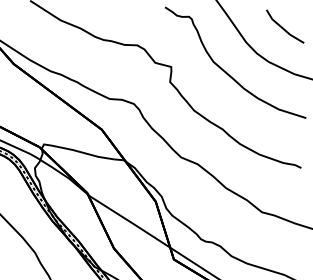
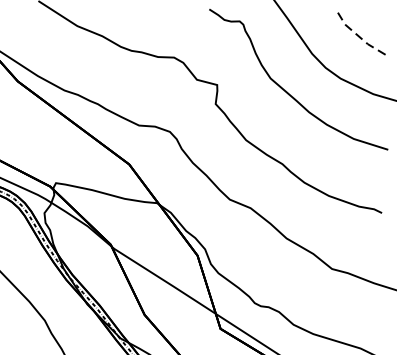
line: (282, 28) -> (358, 36), solid -> dashed

